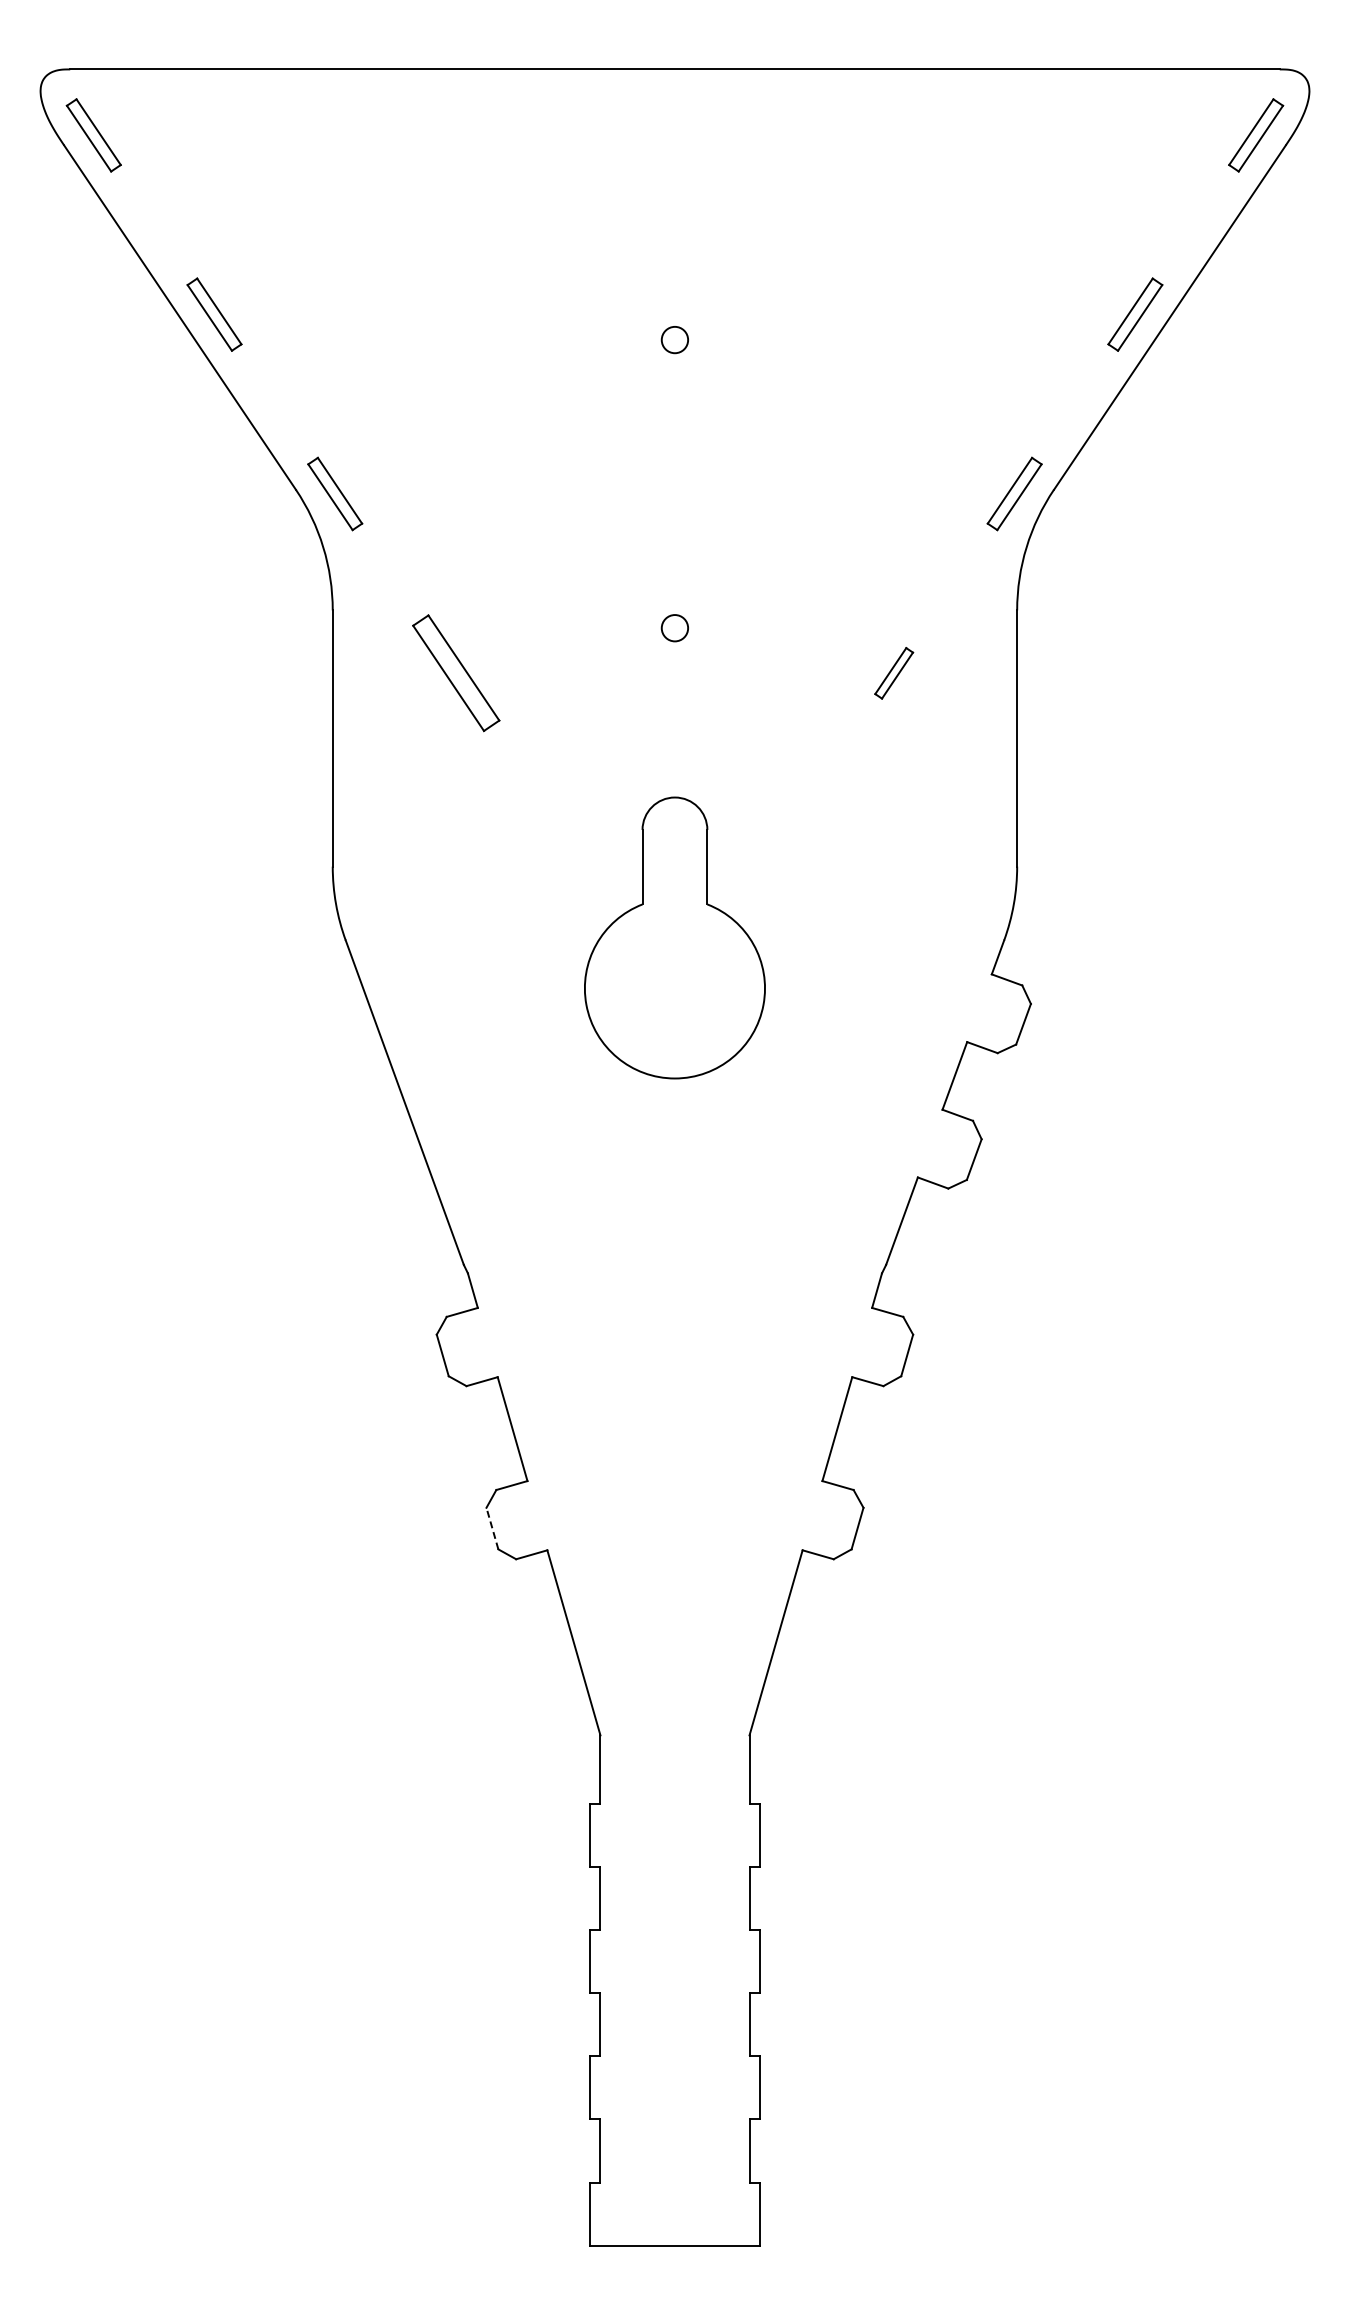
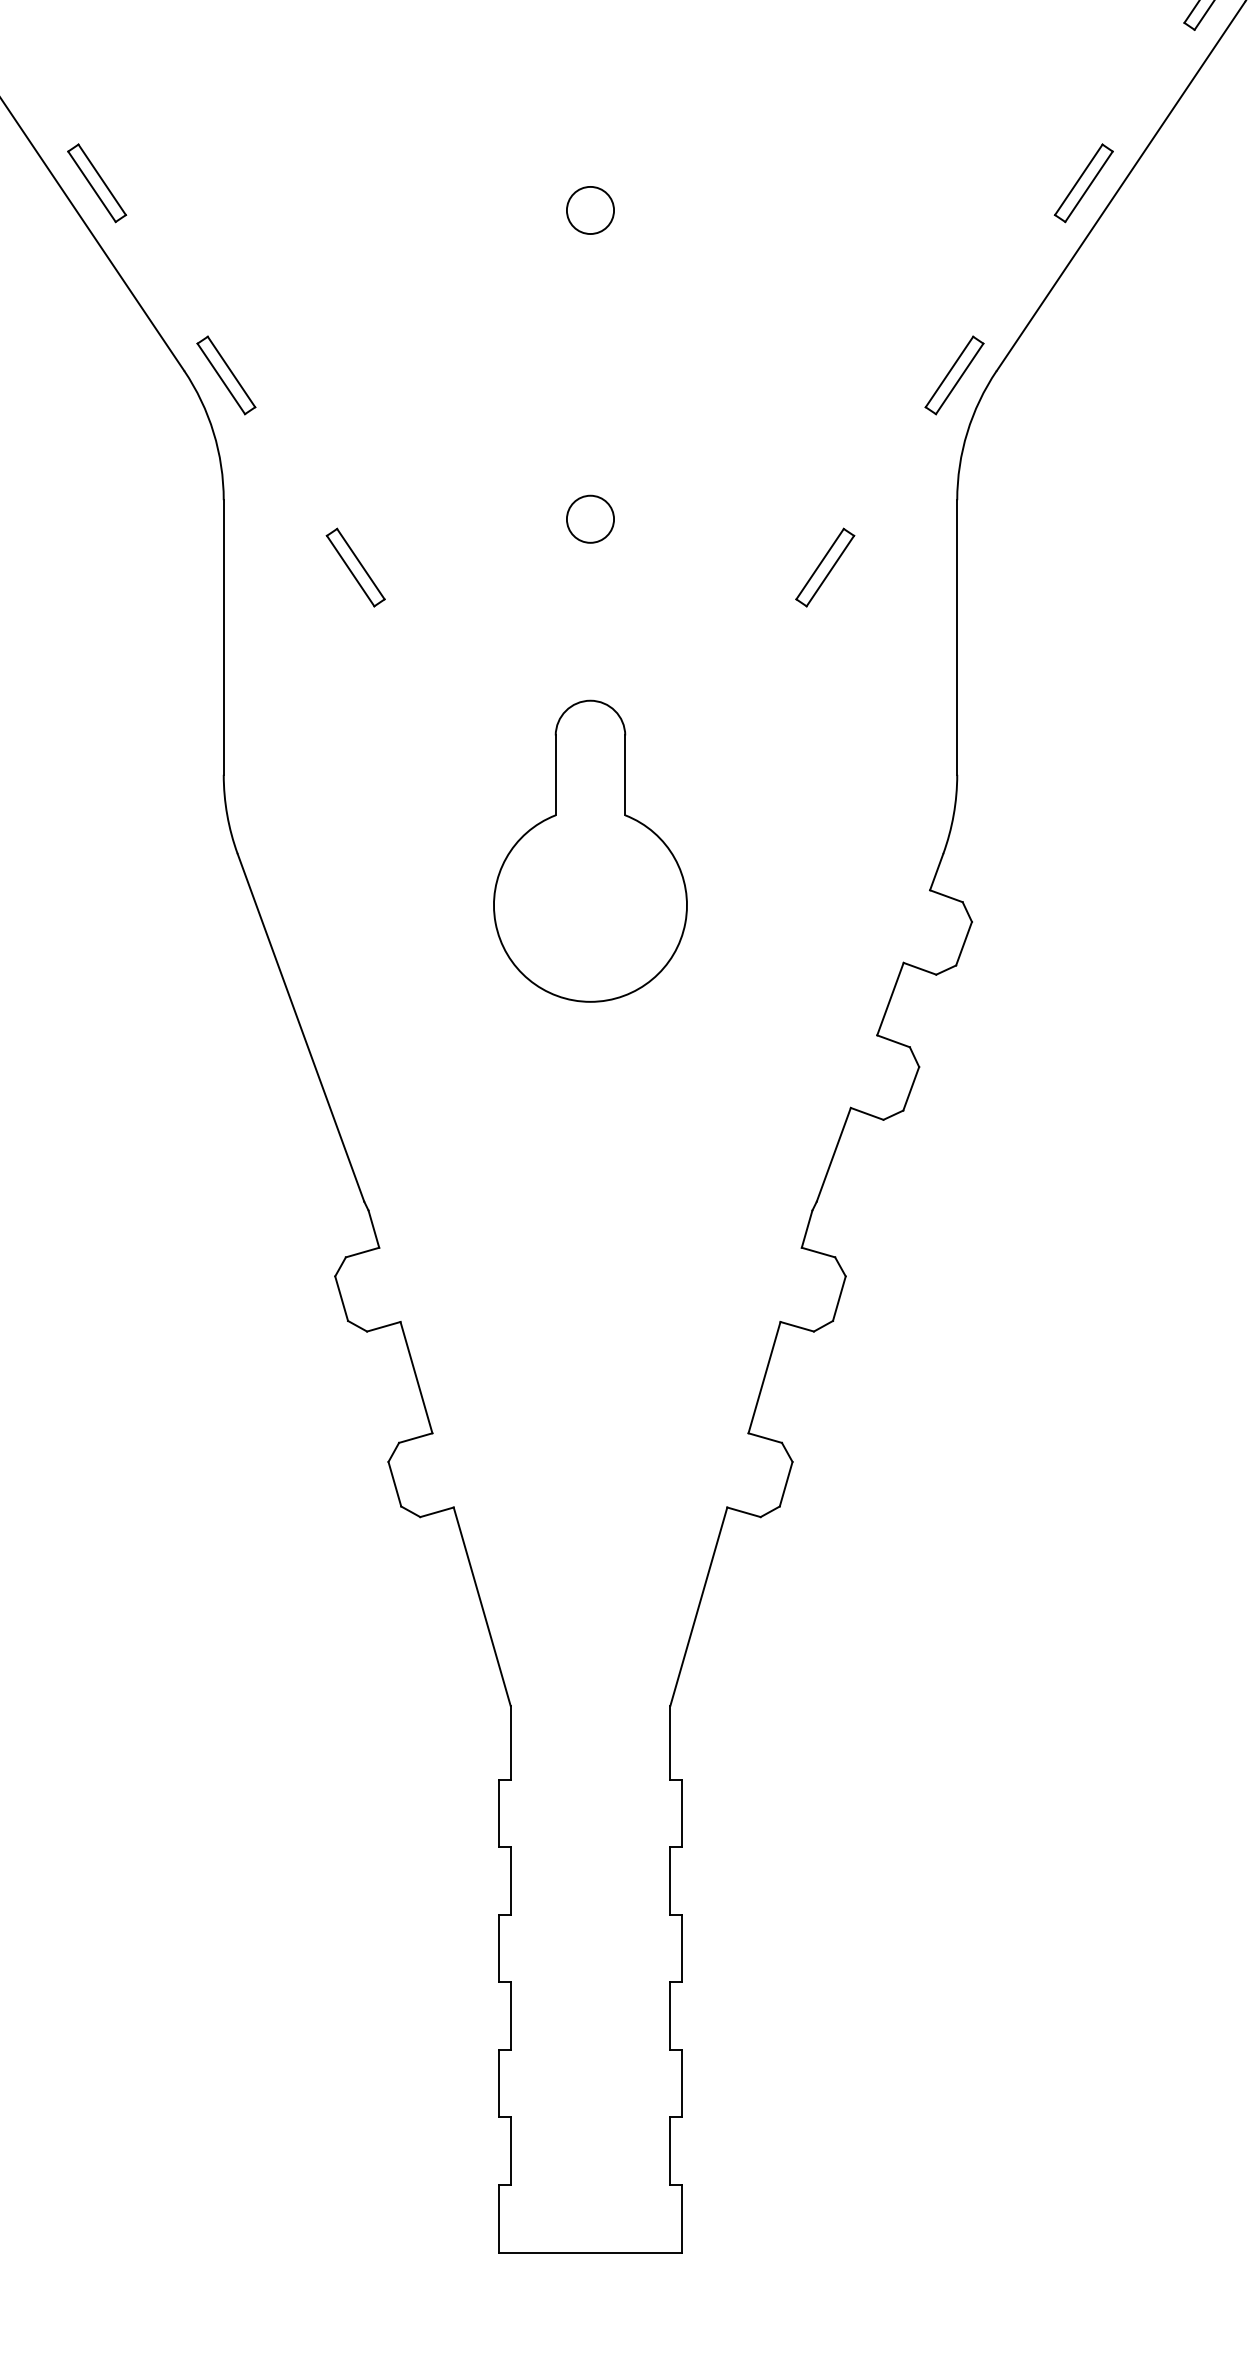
circle: (674, 340) -> (589, 210), size x1.67
circle: (674, 628) -> (589, 519), size x1.67
part: (455, 673) -> (355, 567), size x0.62
part: (894, 673) -> (825, 567), size x1.43
line: (492, 1528) -> (394, 1484), dashed -> solid

